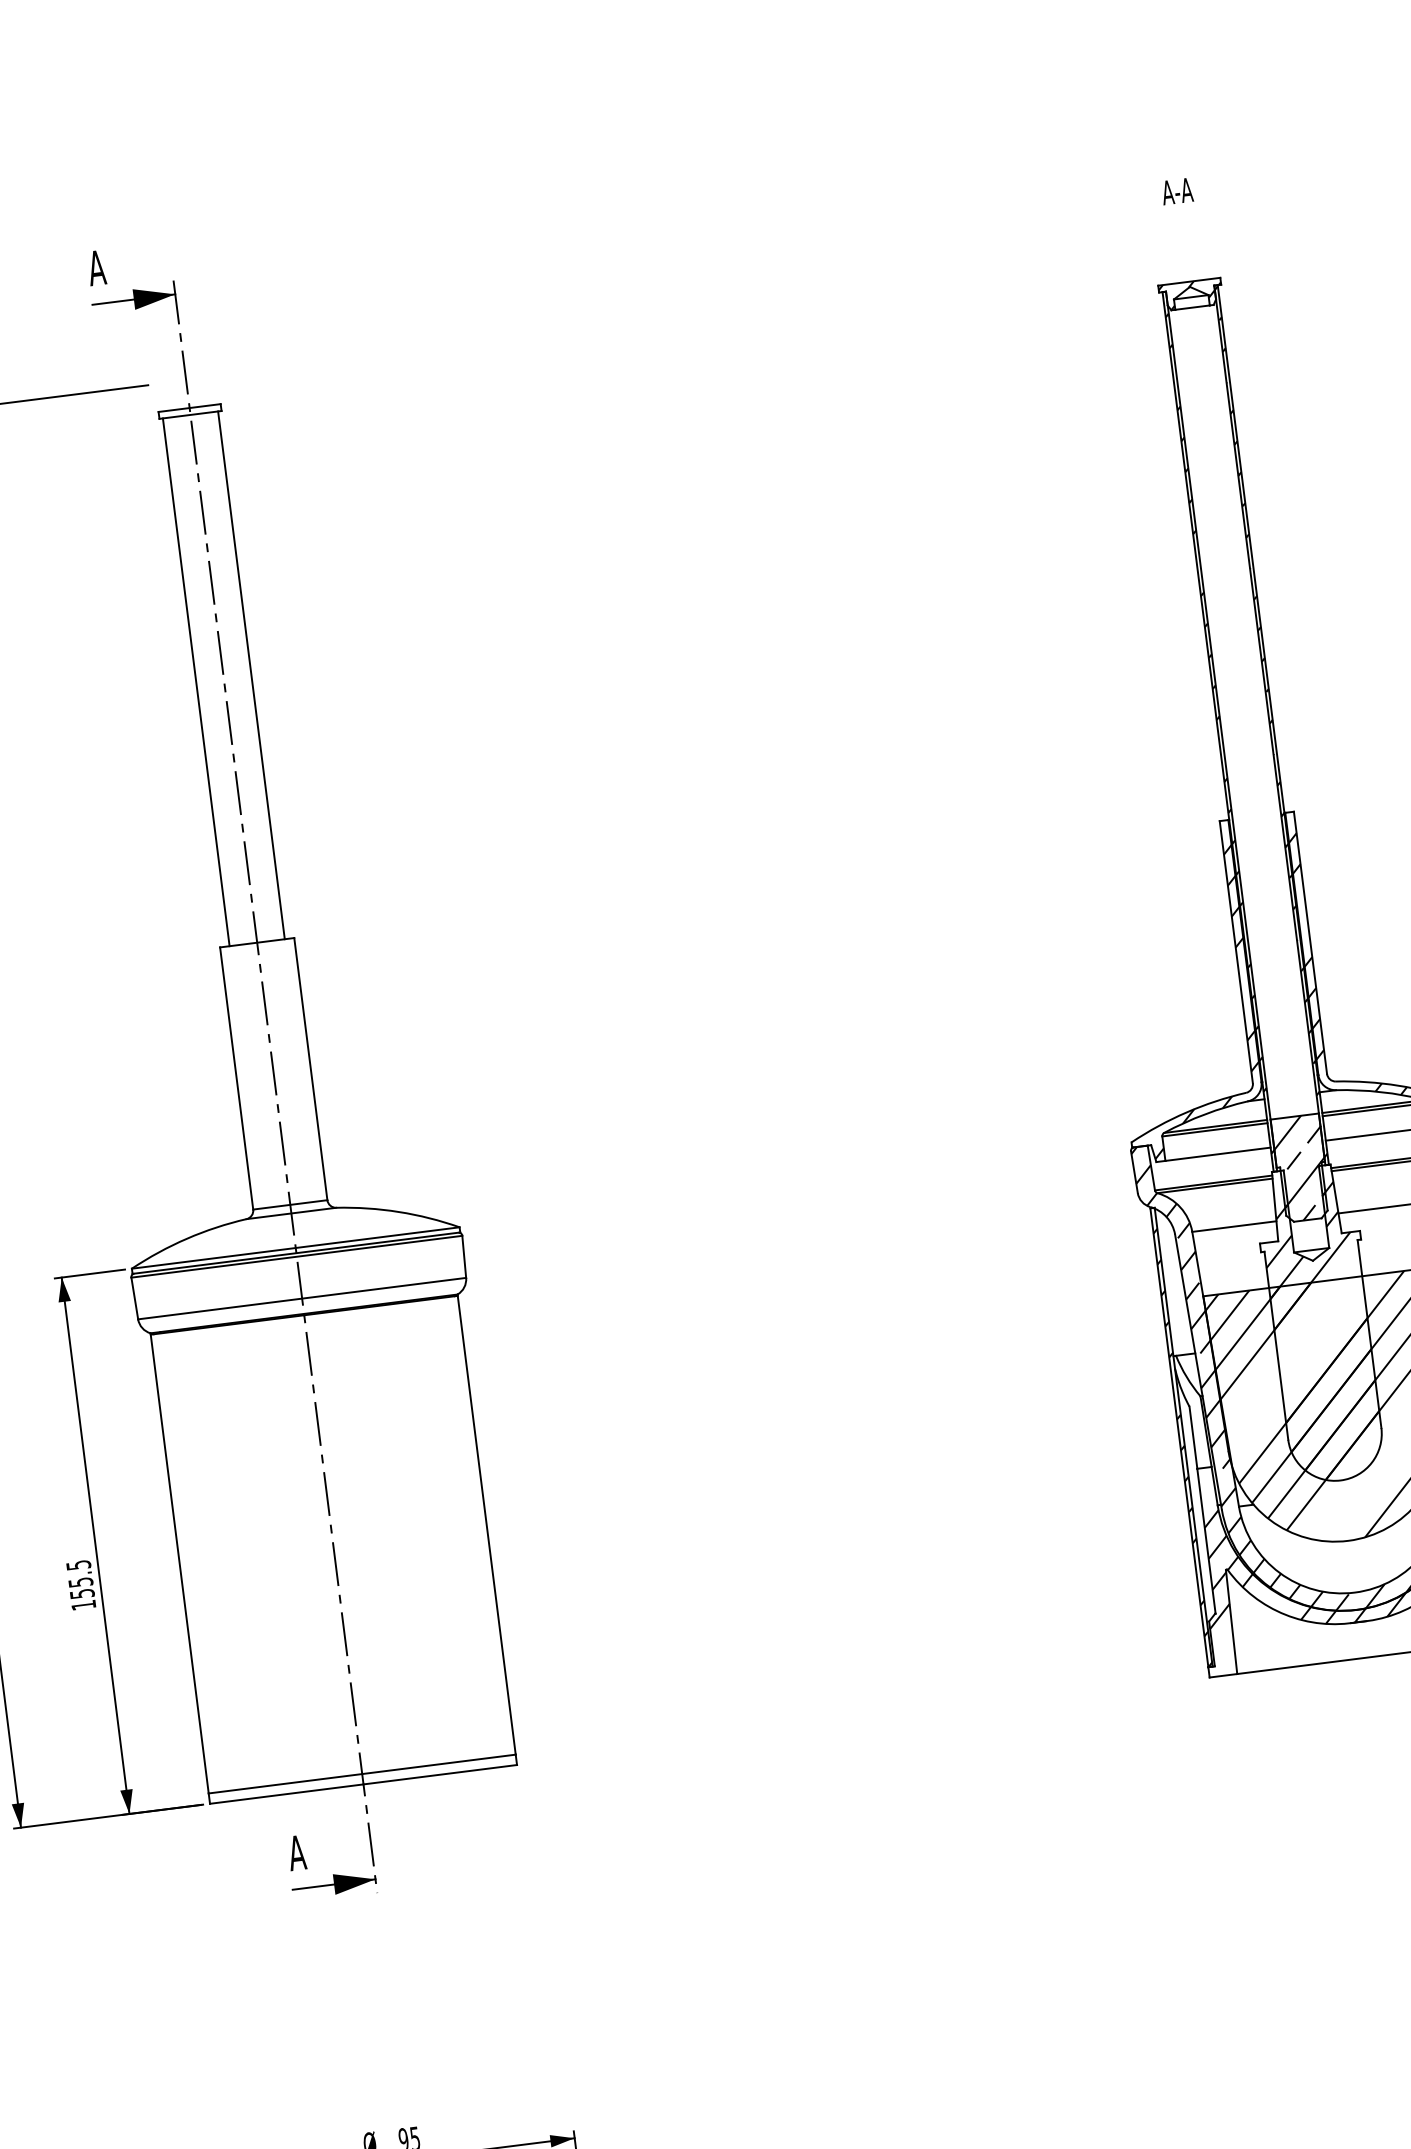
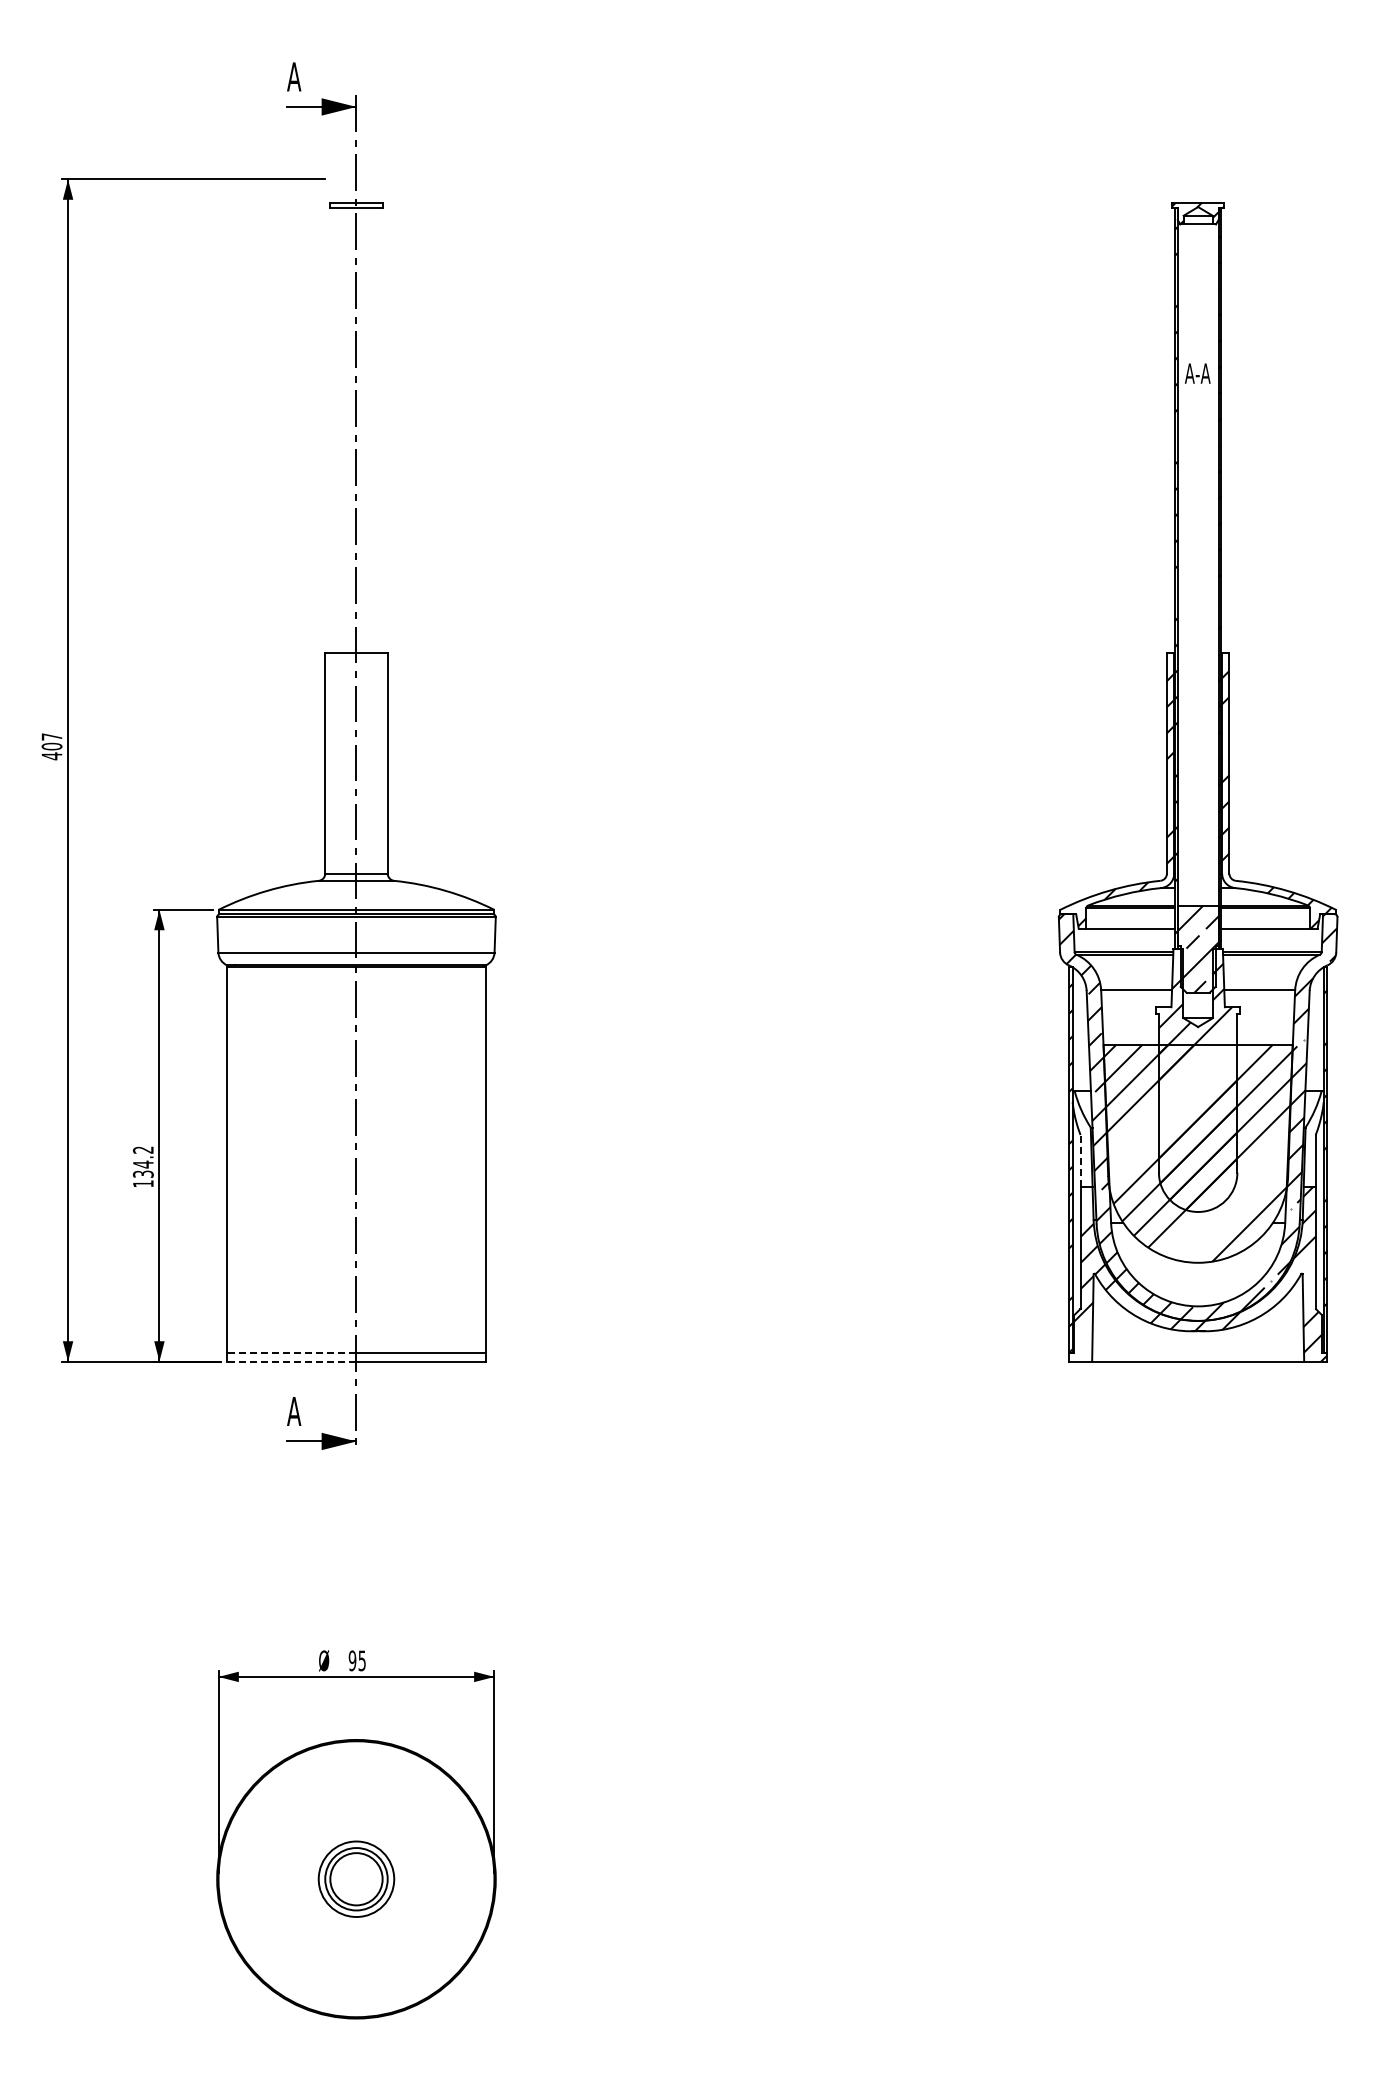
text: (1177, 191) -> (1197, 373), moved
line: (251, 675) -> (379, 430), removed
line: (196, 682) -> (333, 430), removed
line: (1193, 1436) -> (1080, 1160), solid -> dashed
text: (79, 1578) -> (142, 1161), 155.5 -> 134.2
line: (284, 1783) -> (291, 1352), solid -> dashed
line: (286, 1794) -> (291, 1361), solid -> dashed

